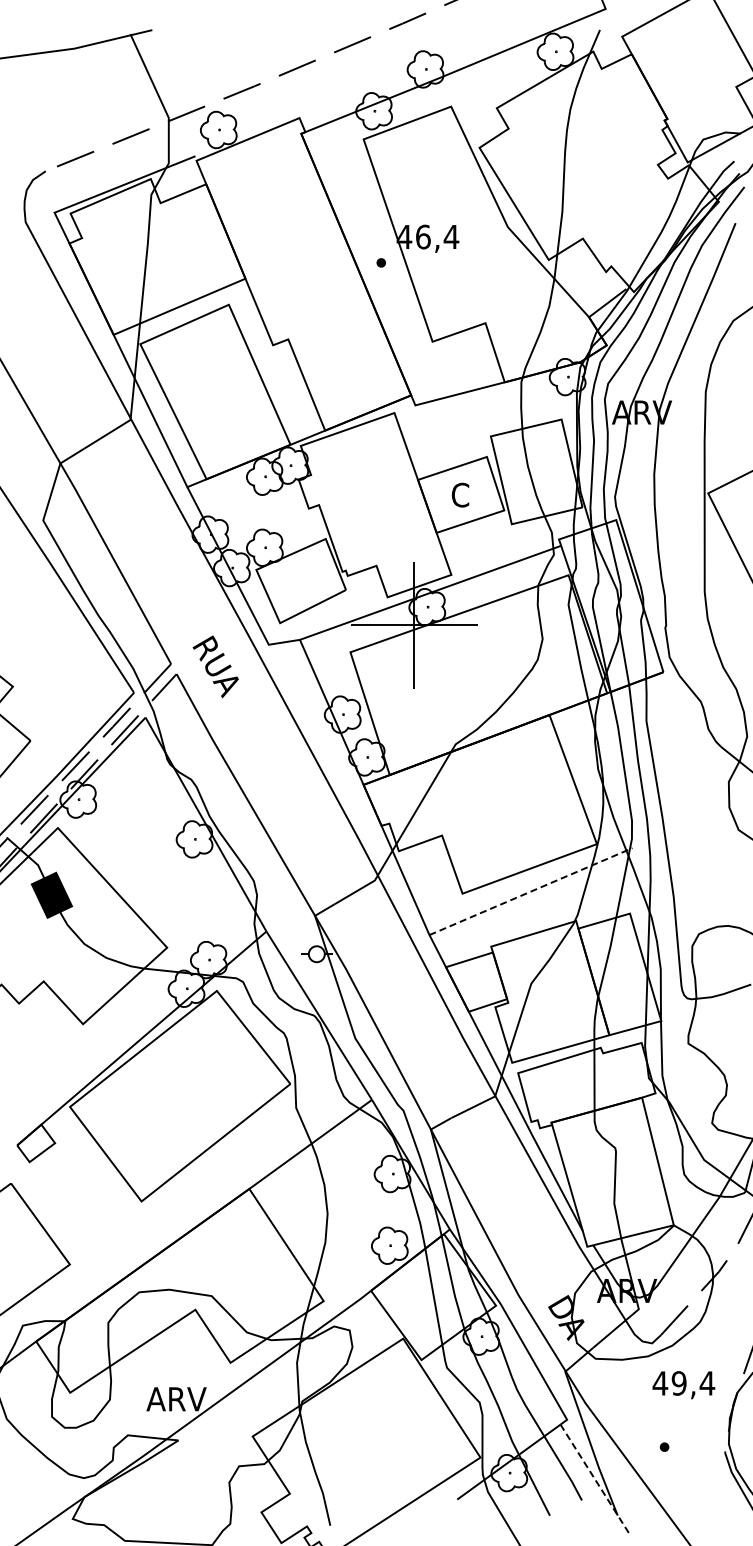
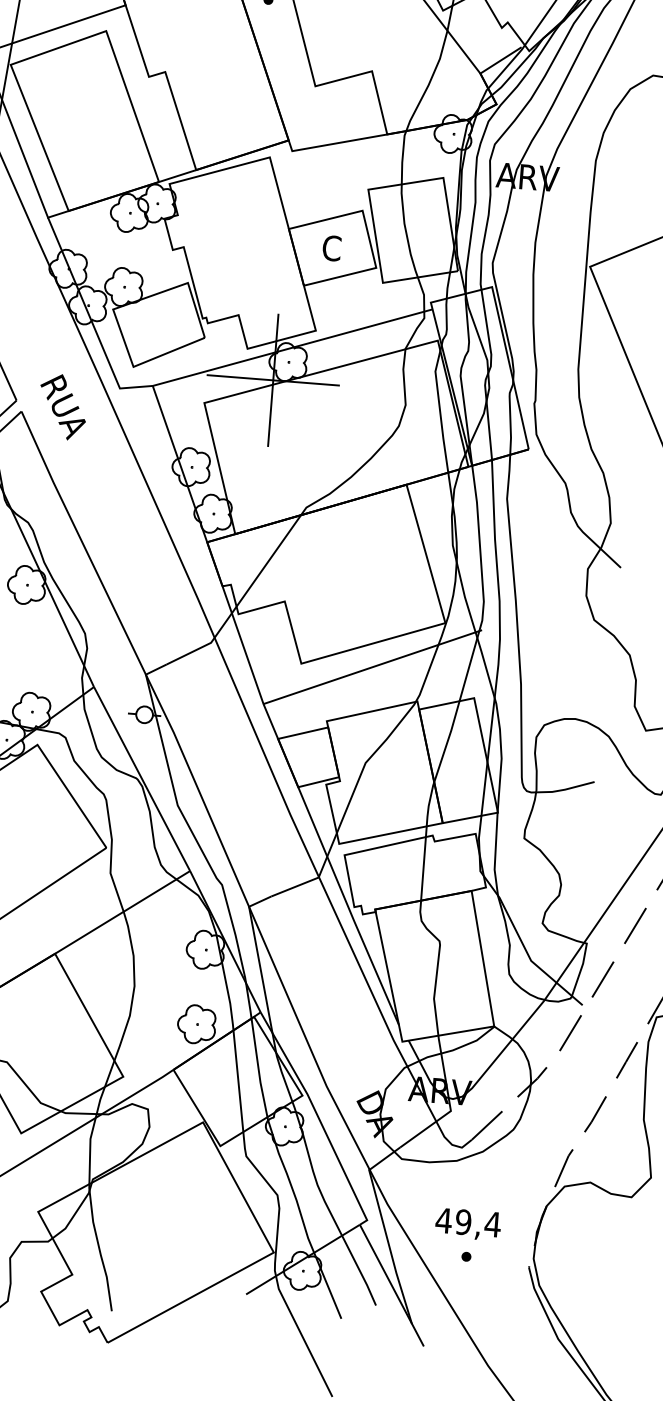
line: (531, 891) -> (373, 667), dashed -> solid
text: (683, 1385) -> (467, 1224), moved
line: (595, 1480) -> (391, 1285), dashed -> solid

